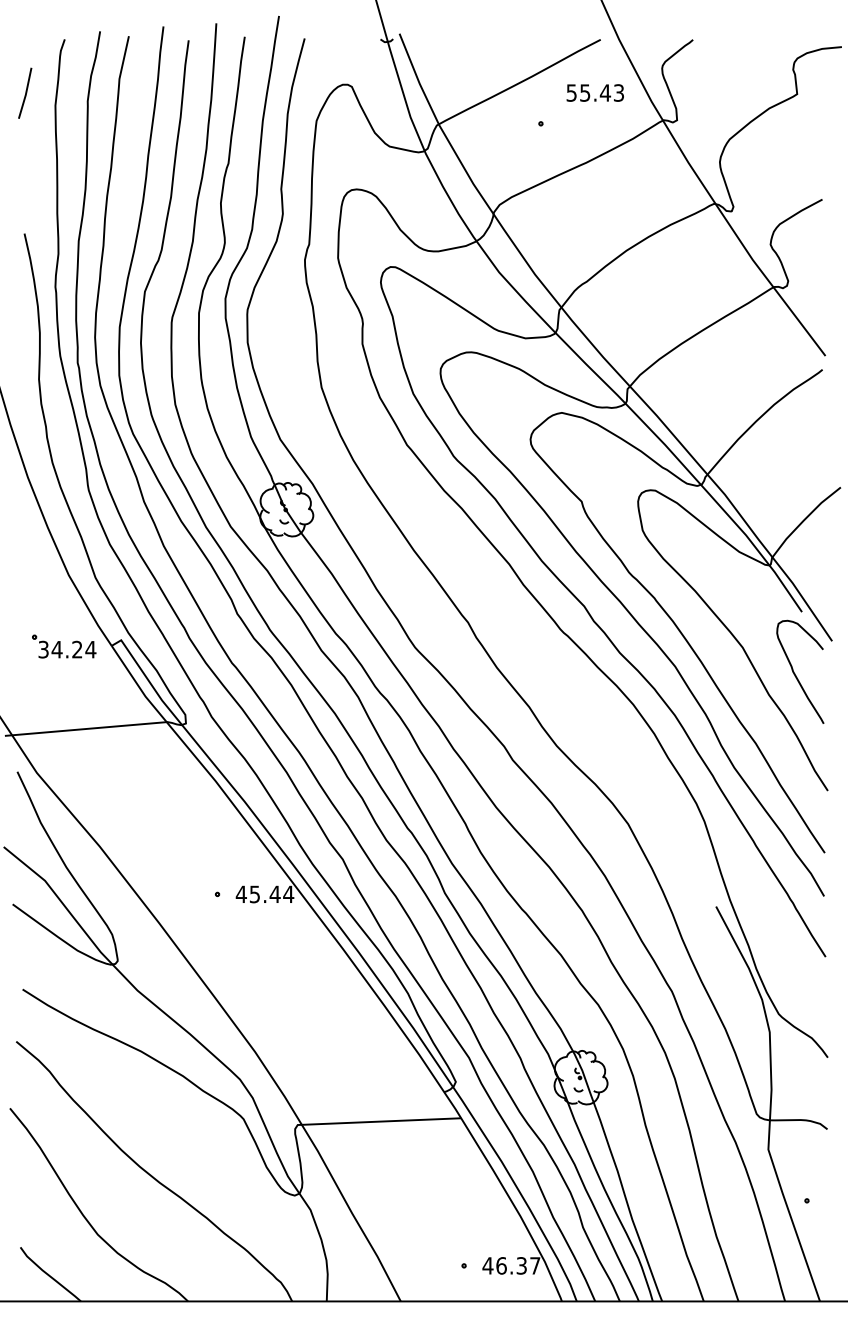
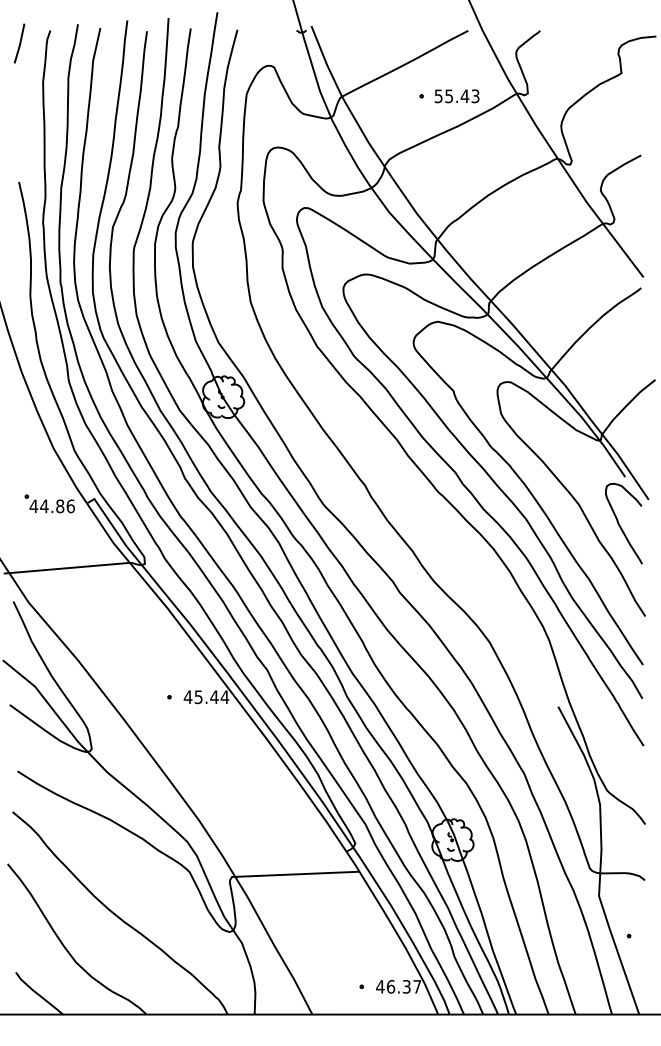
line: (25, 93) -> (19, 43), moved
text: (594, 93) -> (456, 96), moved
text: (67, 649) -> (52, 506), 34.24 -> 44.86

